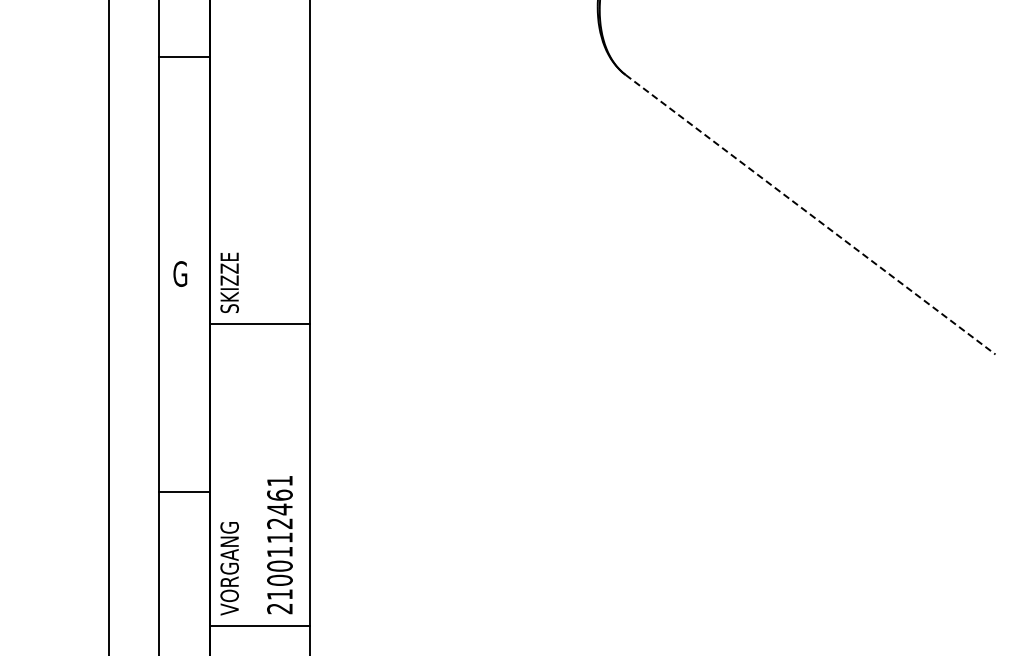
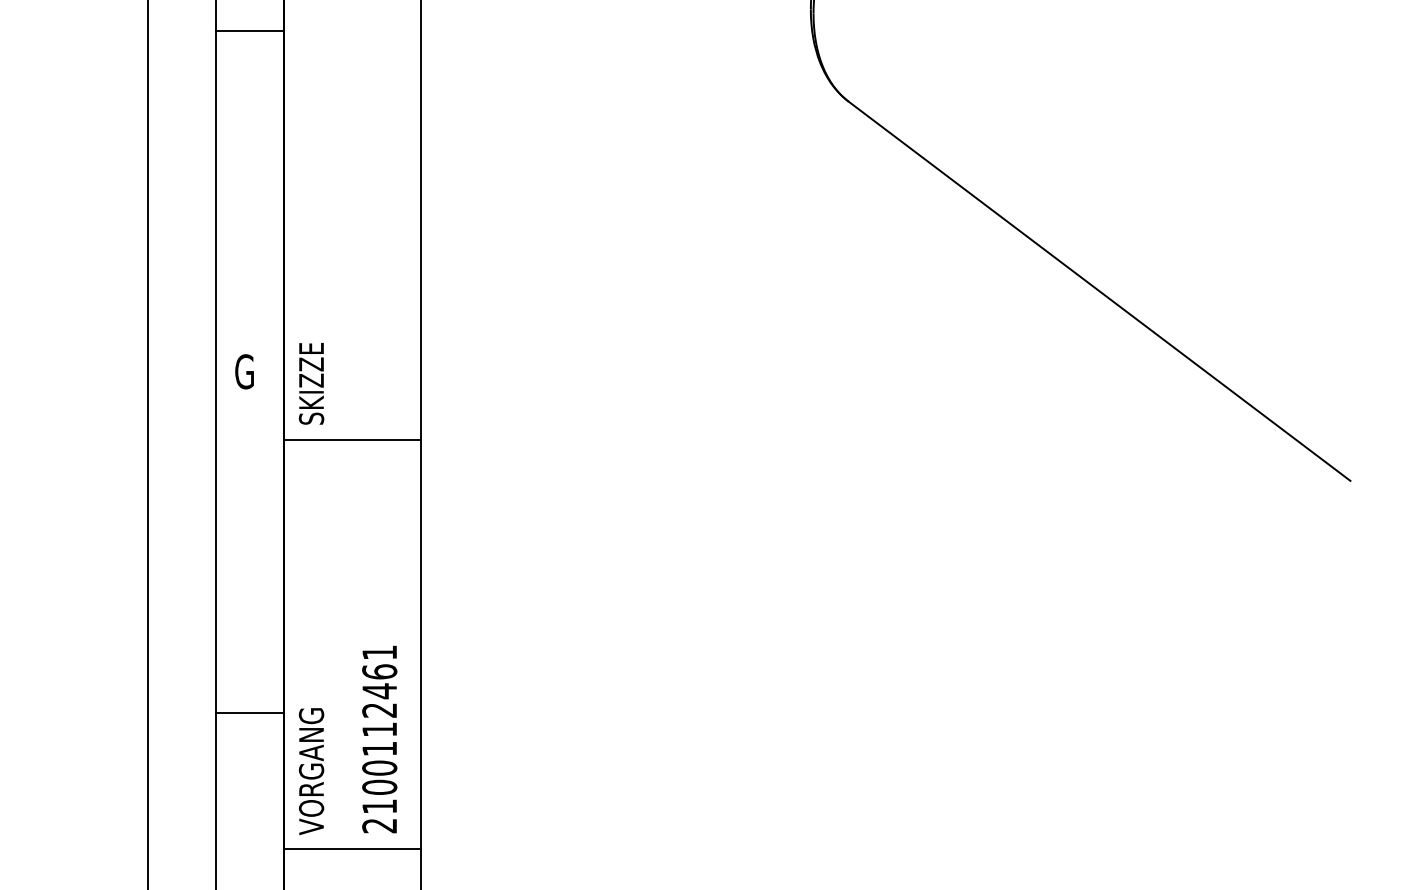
line: (184, 56) -> (250, 30), moved
line: (810, 214) -> (1099, 291), dashed -> solid
line: (184, 492) -> (250, 712), moved

